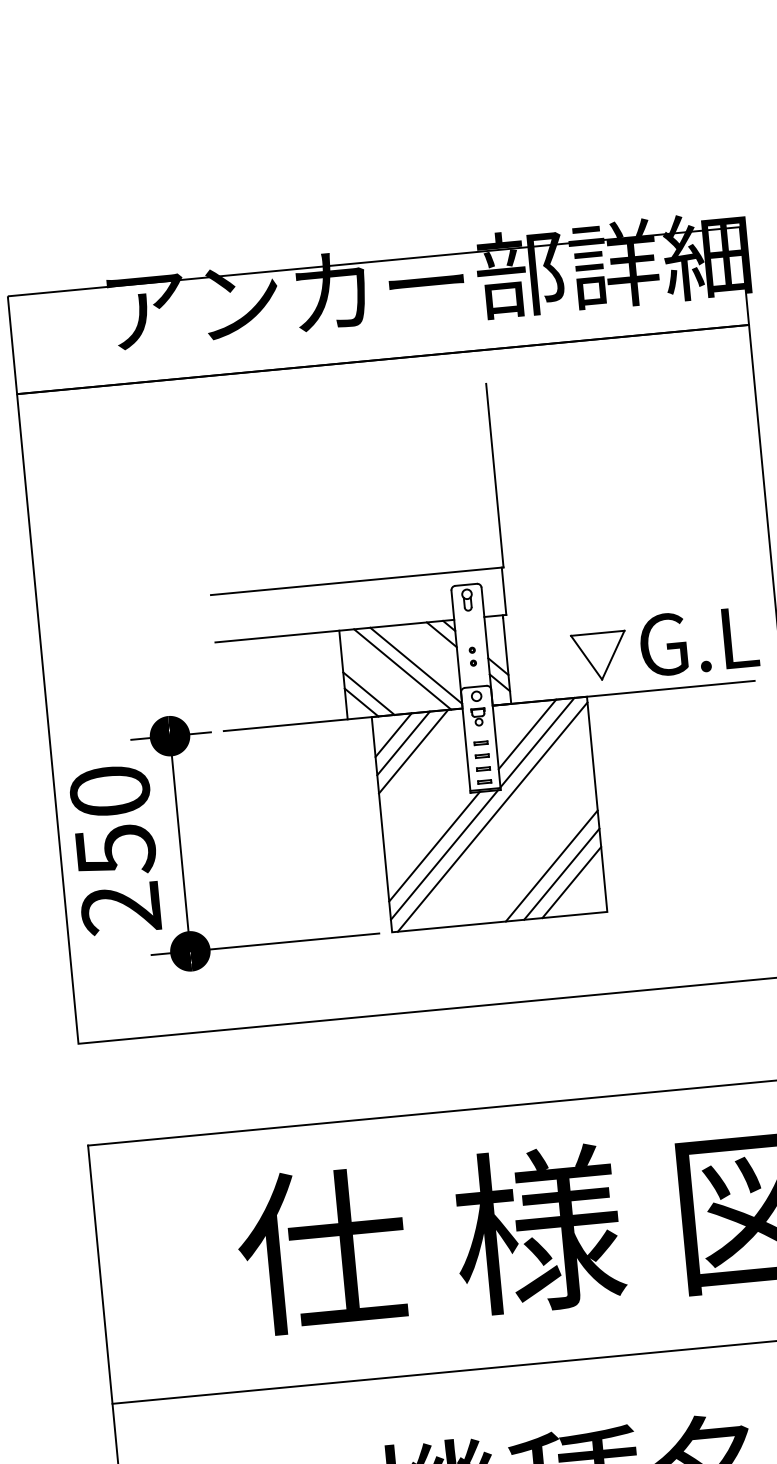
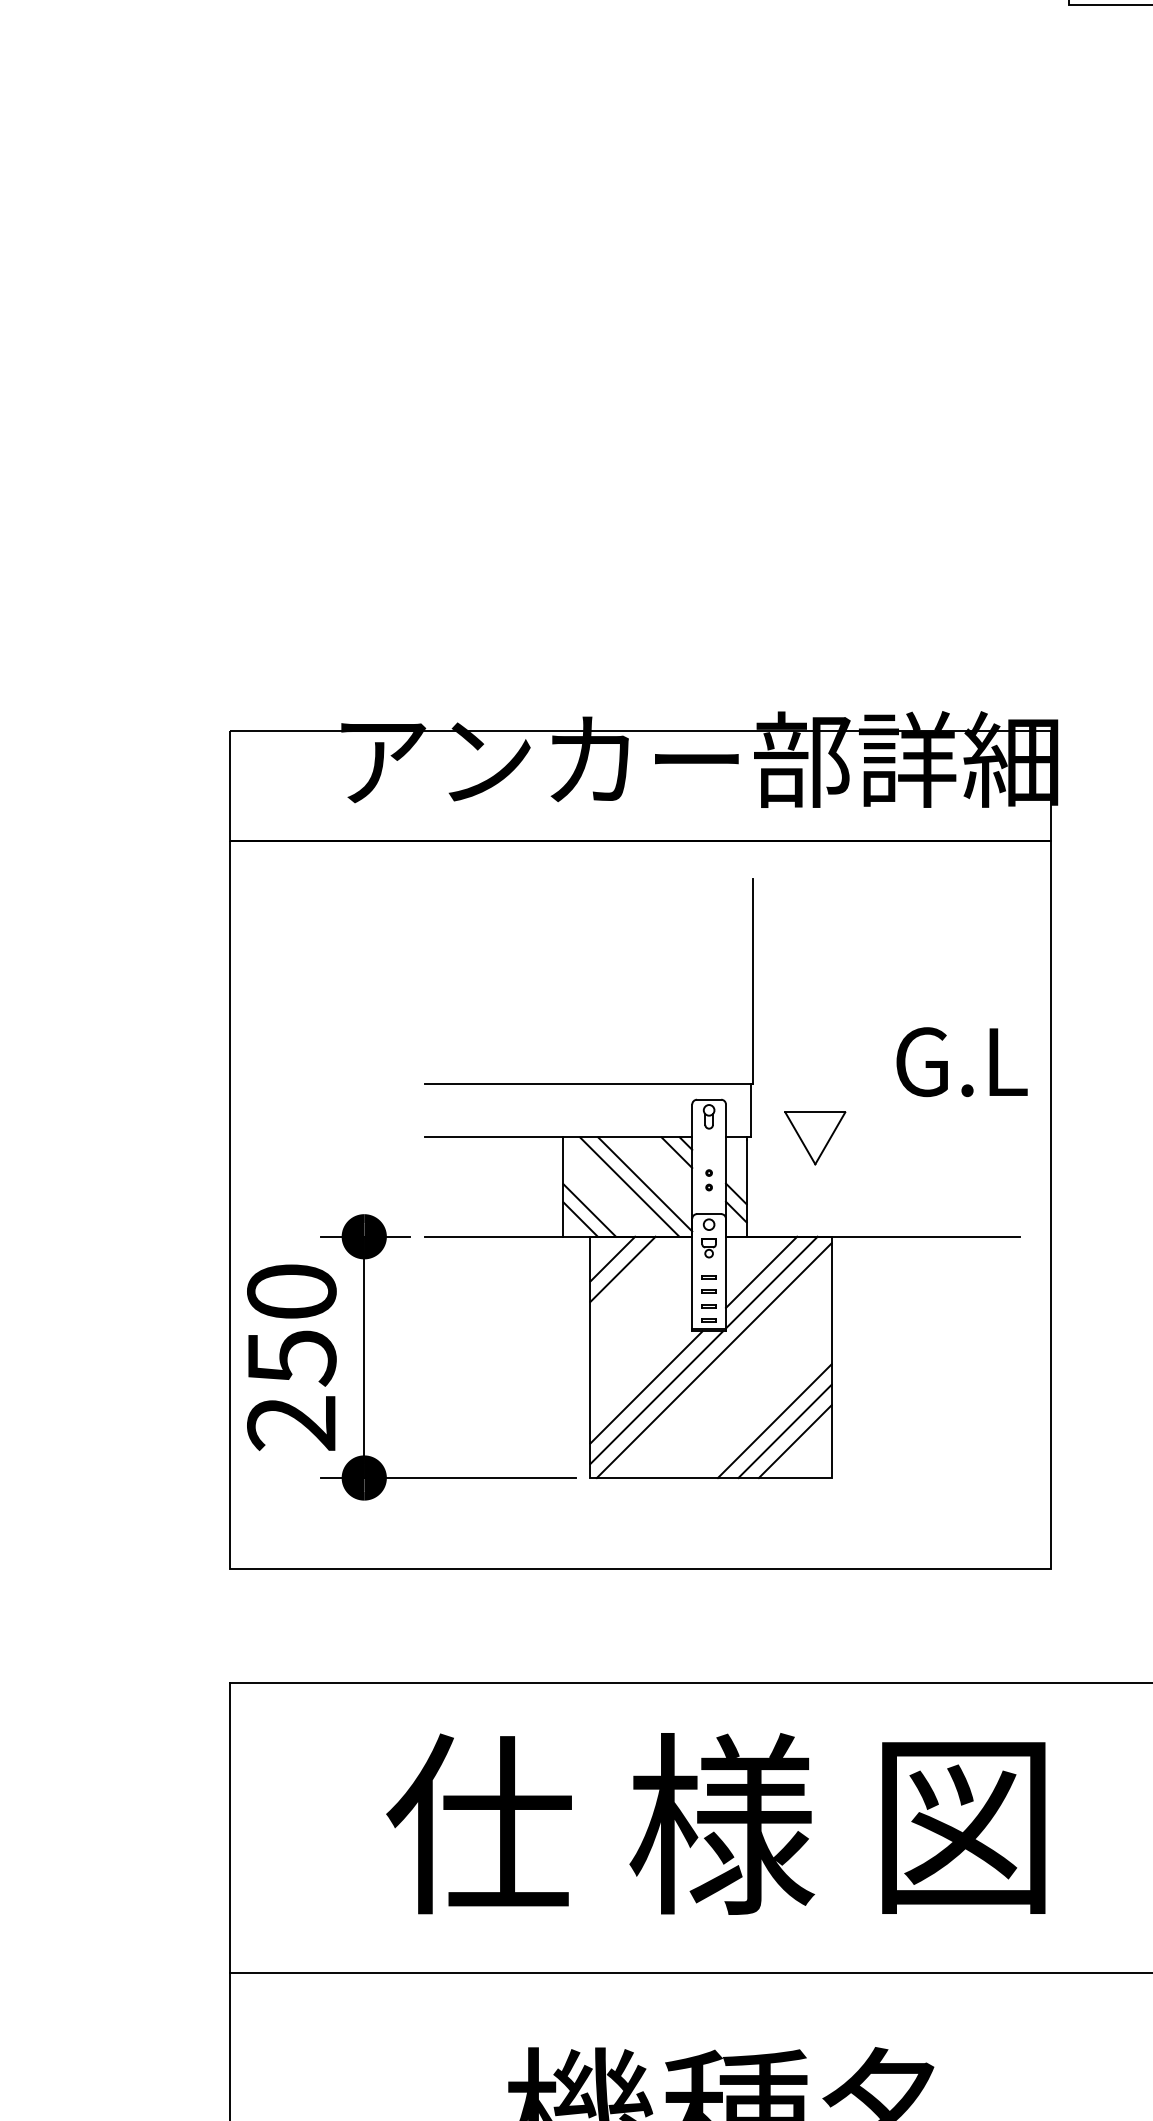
text: (698, 641) -> (961, 1062), moved
part: (600, 656) -> (815, 1138), moved
line: (413, 751) -> (633, 1279), removed

